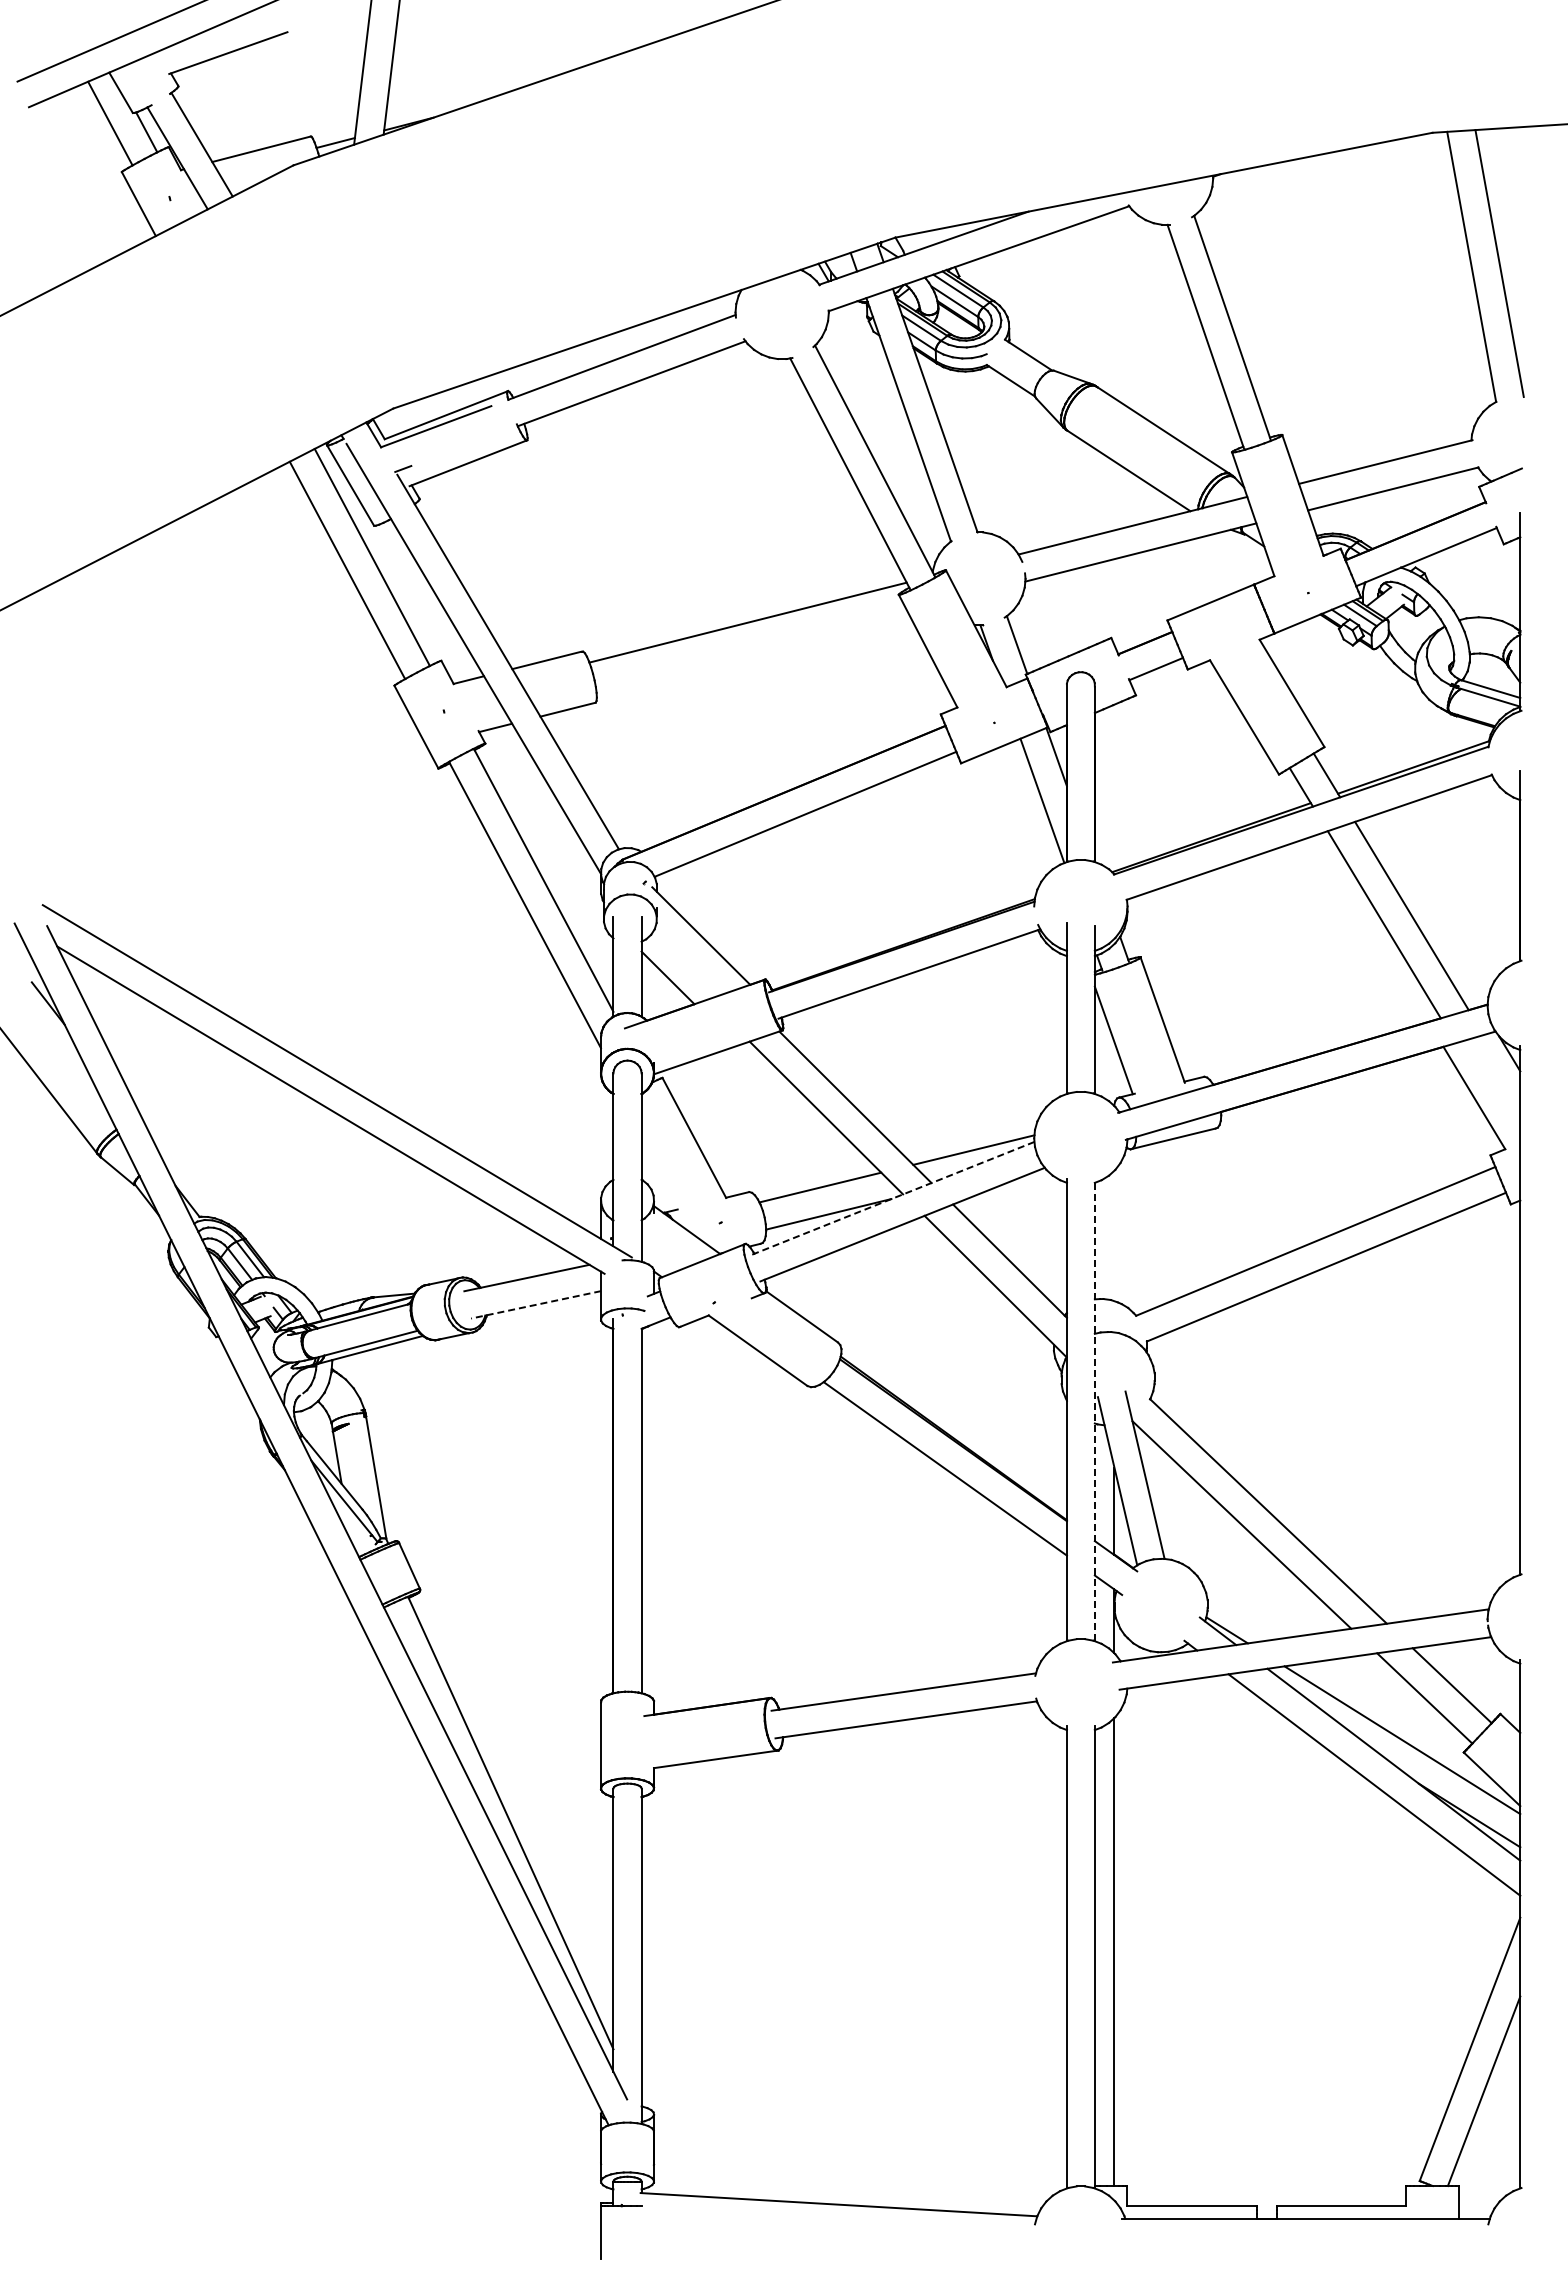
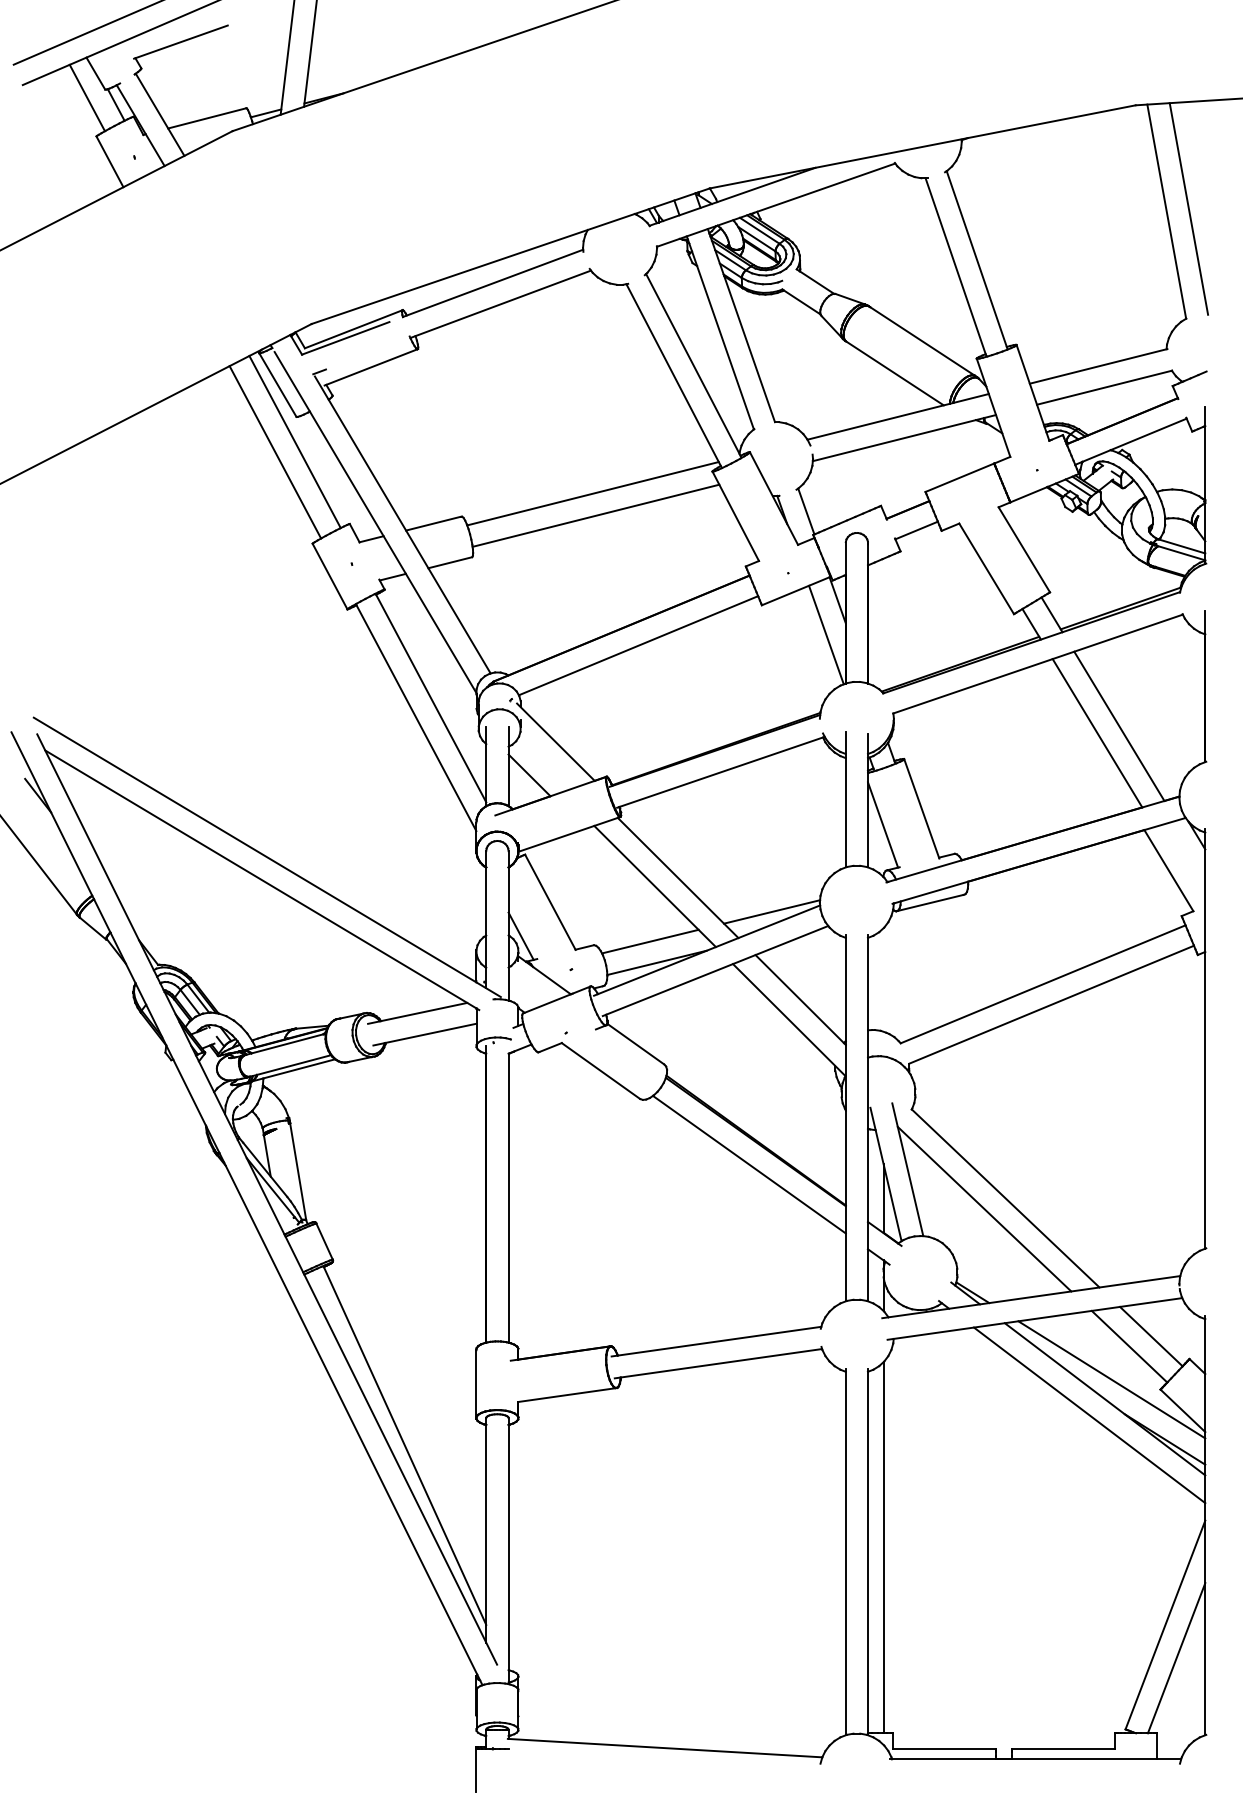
line: (751, 650) -> (595, 515), added
line: (657, 1180) -> (521, 936), added
line: (891, 1198) -> (706, 950), dashed -> solid
line: (535, 1304) -> (424, 1034), dashed -> solid
line: (1094, 1409) -> (867, 1117), dashed -> solid

